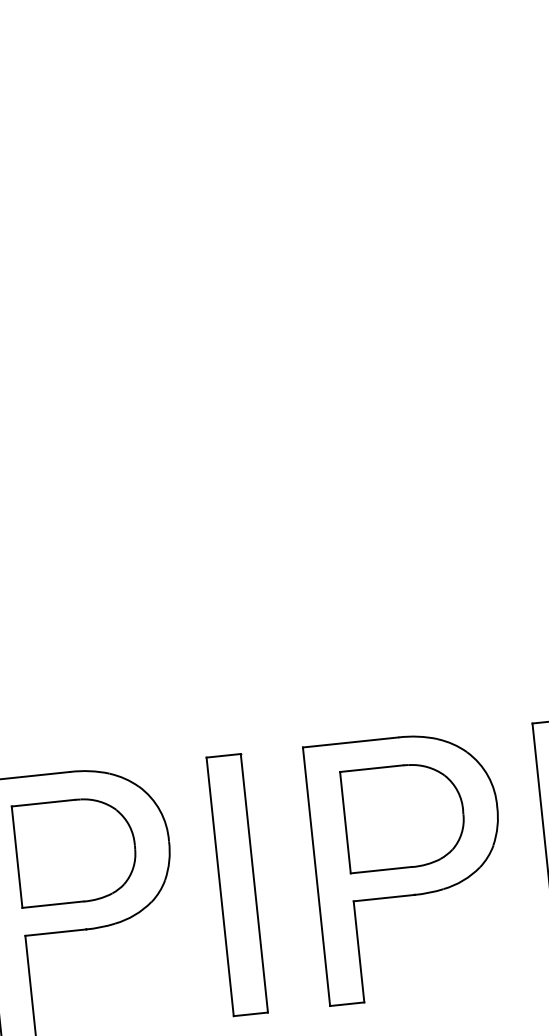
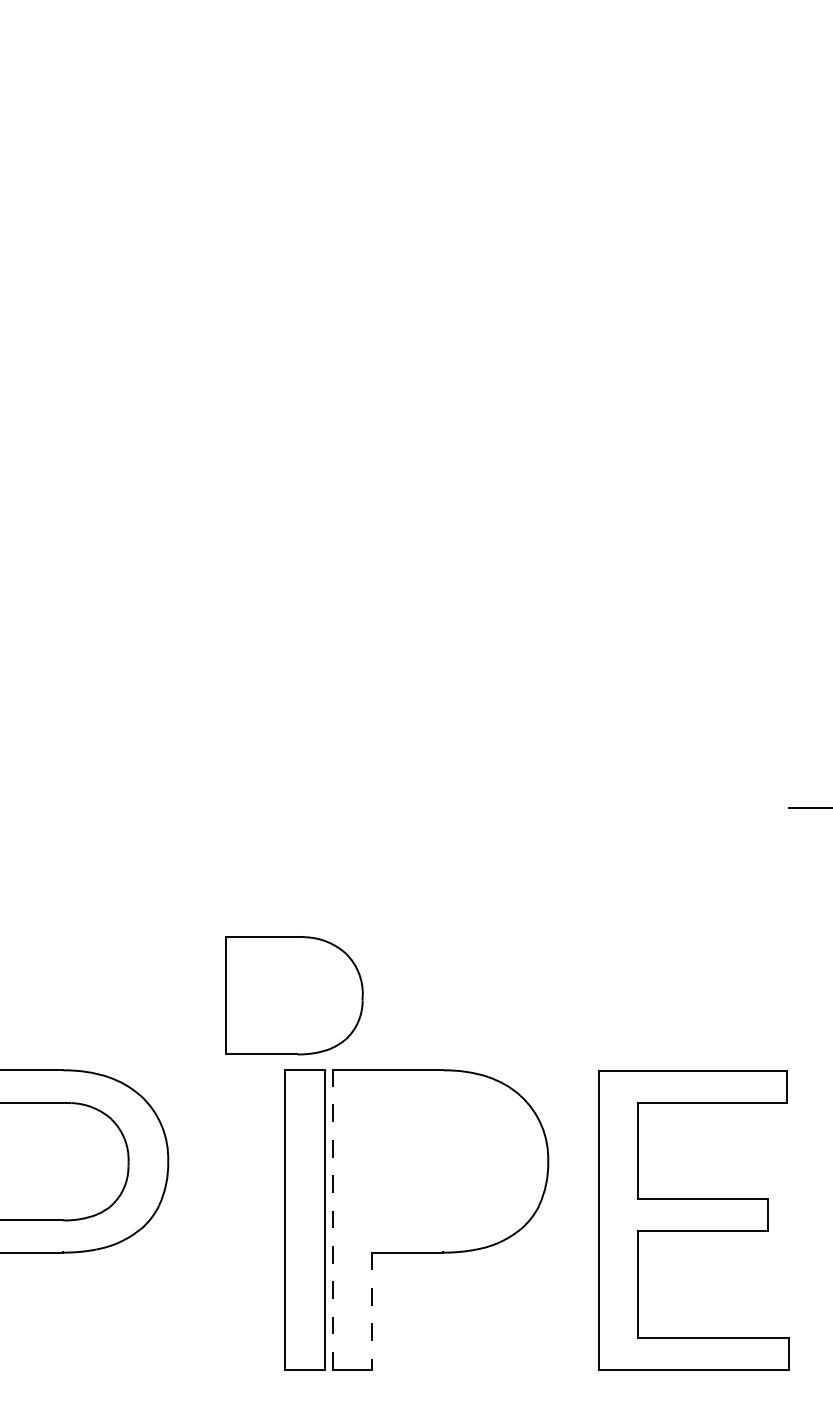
part: (404, 816) -> (294, 995), moved
line: (316, 877) -> (332, 1220), solid -> dashed
part: (237, 884) -> (305, 1219), moved
line: (359, 952) -> (372, 1311), solid -> dashed

